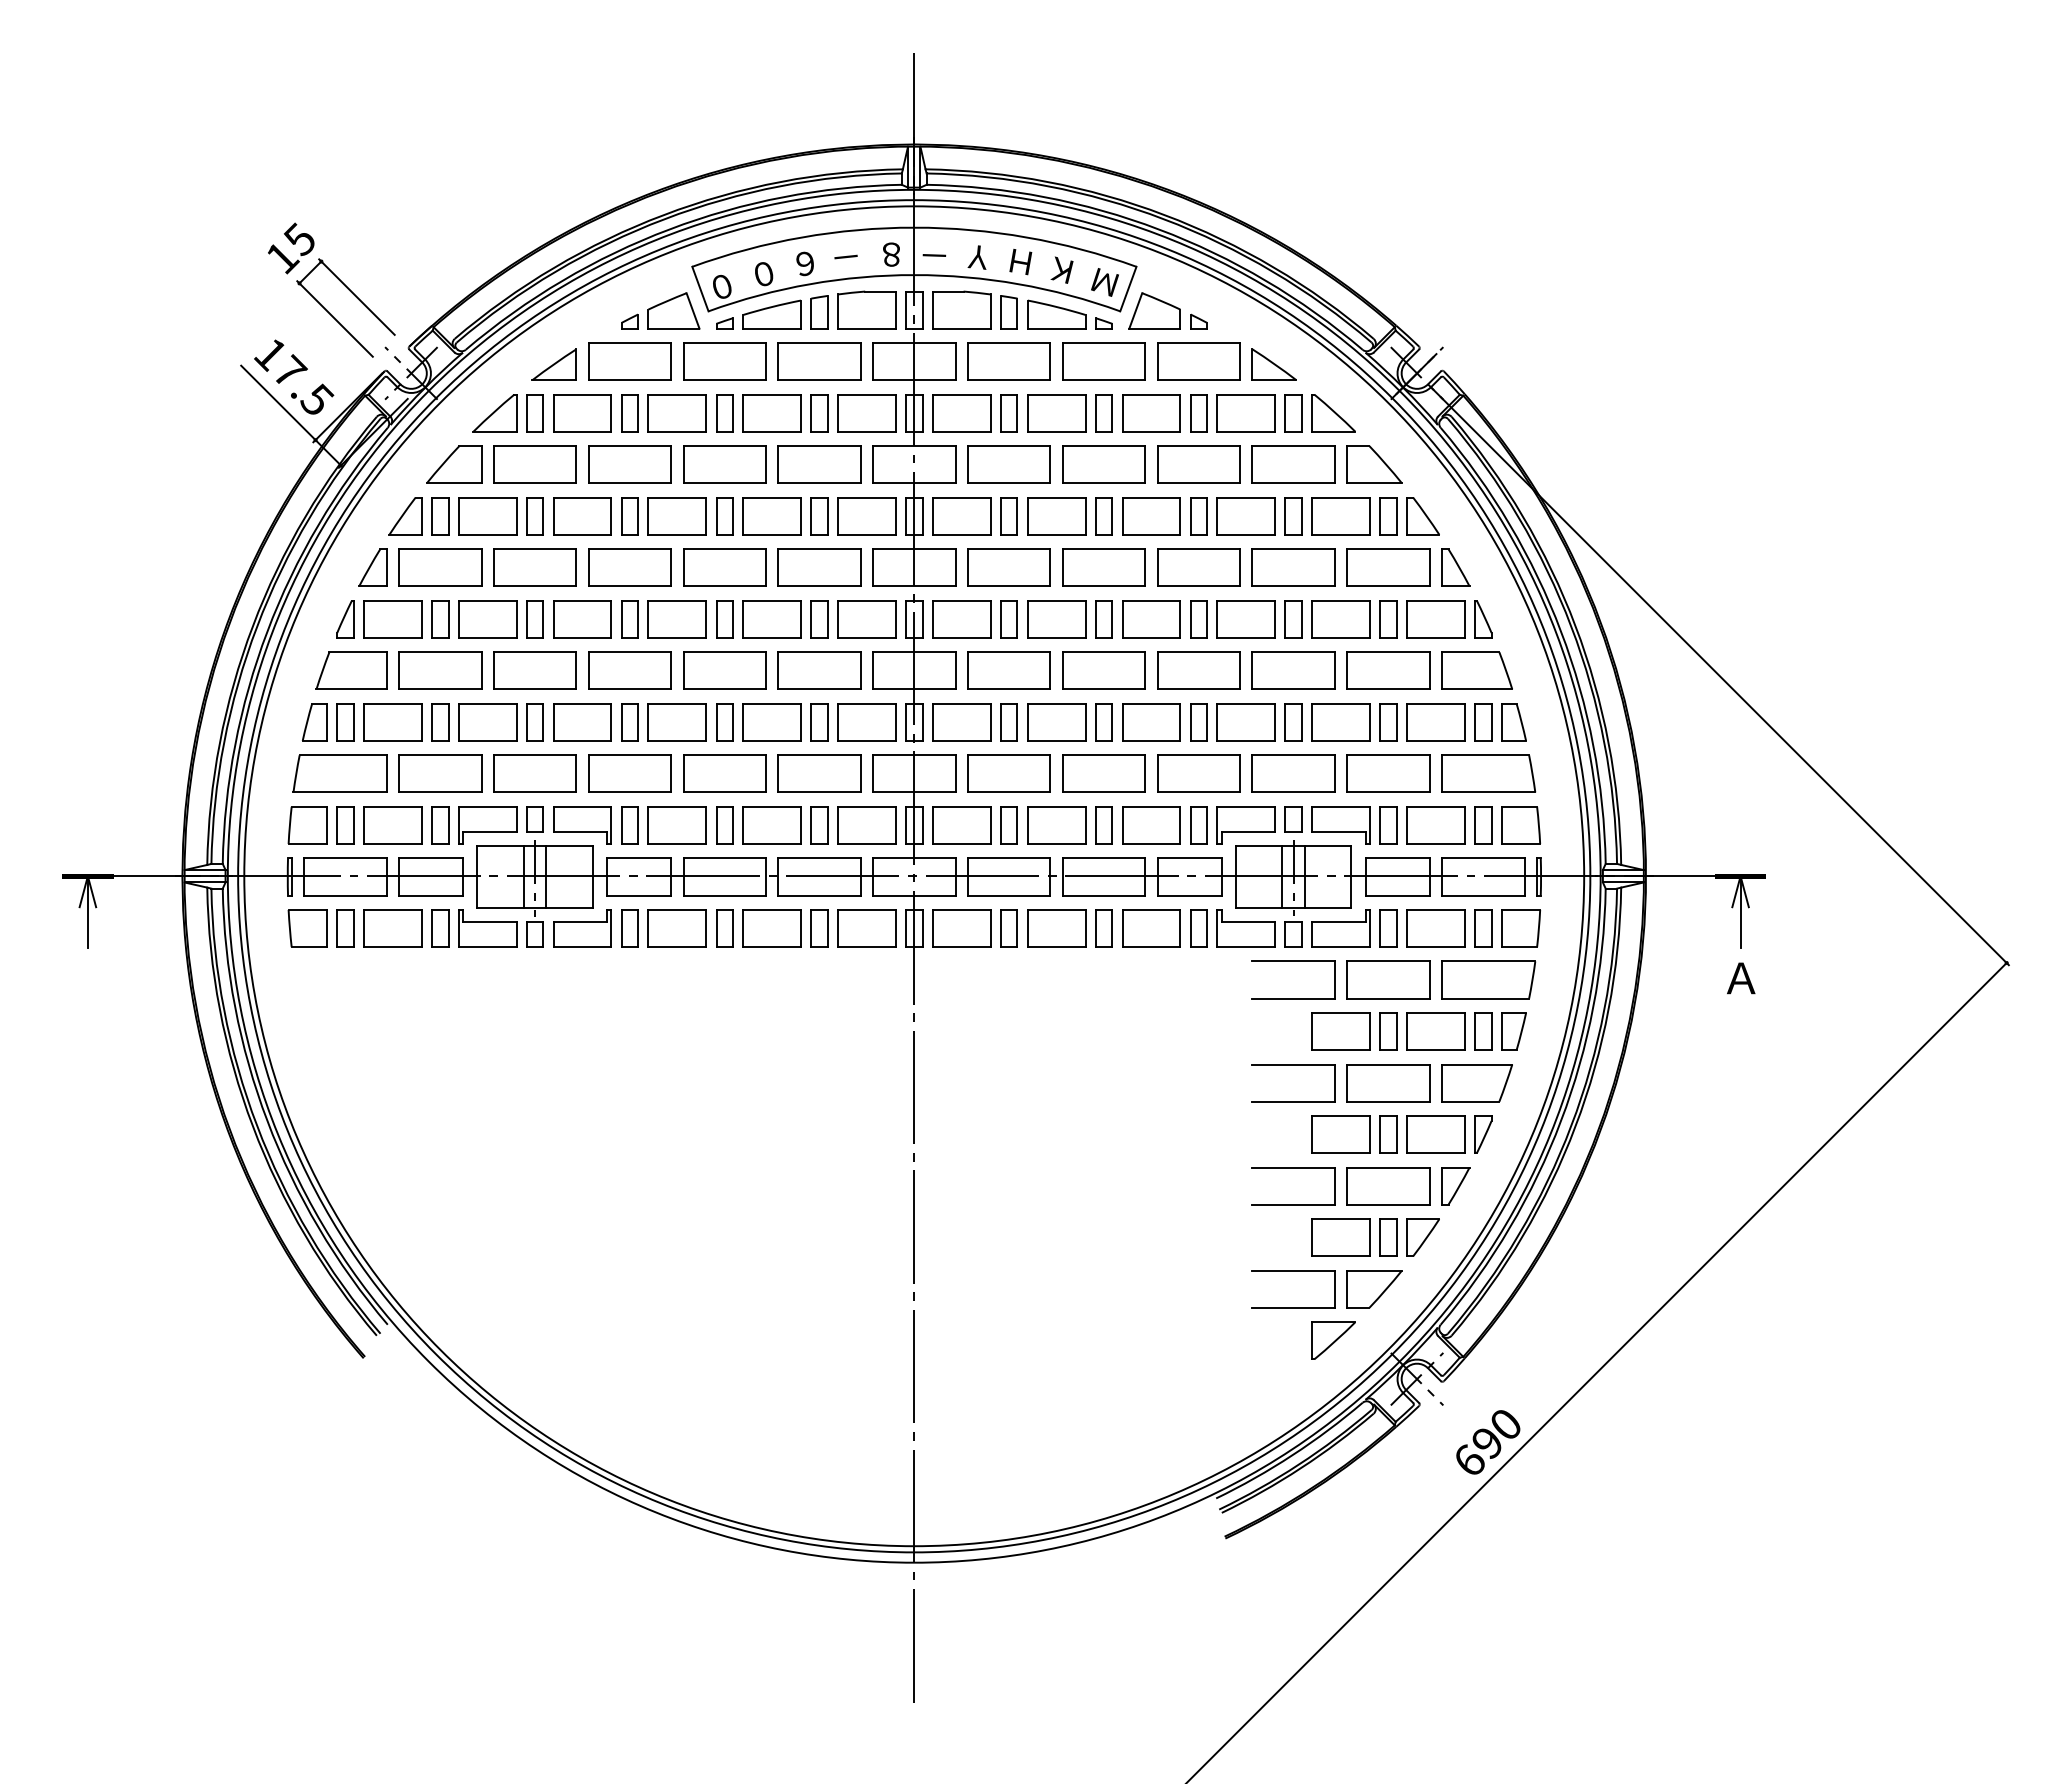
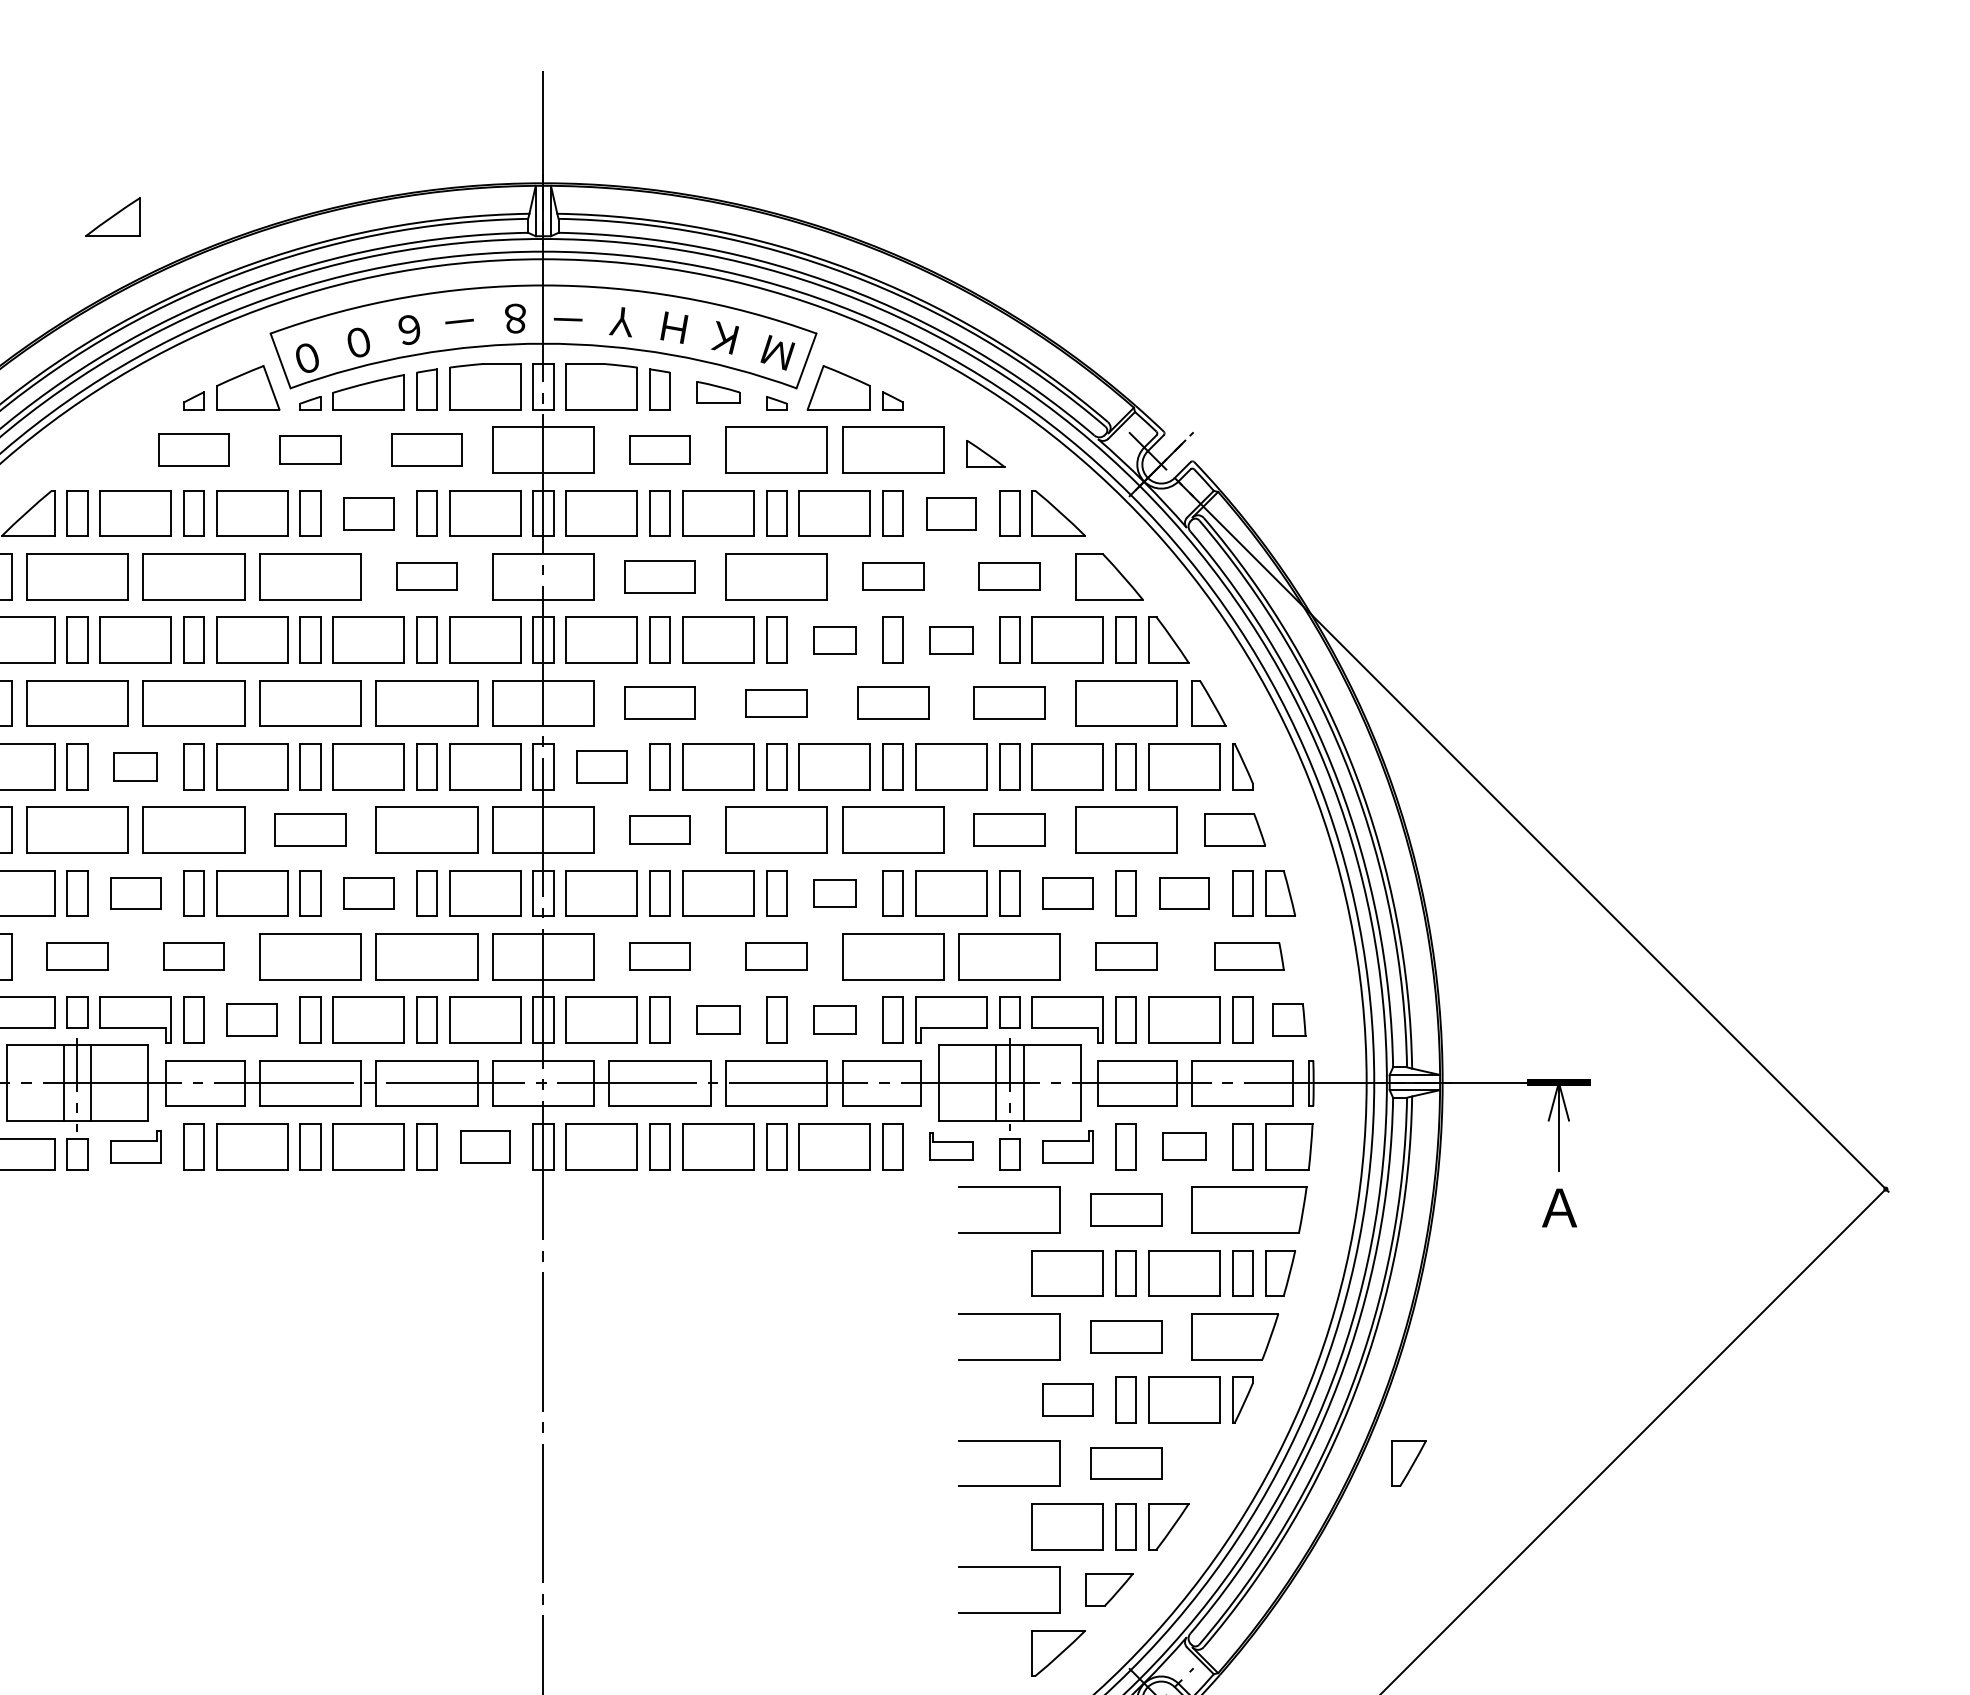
part: (1056, 314) -> (718, 392), size x0.6
part: (629, 361) -> (193, 449), size x0.7
part: (724, 361) -> (310, 449), size x0.6
part: (819, 361) -> (426, 449), size x0.7
part: (1008, 361) -> (659, 449), size x0.6
part: (553, 364) -> (112, 216), moved
part: (1273, 364) -> (984, 453), size x0.7
part: (771, 413) -> (367, 513), size x0.7
part: (1245, 413) -> (950, 513), size x0.7
part: (819, 464) -> (426, 576), size x0.6
part: (1008, 464) -> (659, 576), size x0.7
part: (1198, 464) -> (892, 576), size x0.6
part: (1293, 464) -> (1009, 576), size x0.6
part: (1151, 516) -> (834, 640), size x0.6
part: (1245, 516) -> (950, 640), size x0.6
part: (1008, 567) -> (659, 703), size x0.7
part: (1103, 567) -> (775, 703), size x0.6
part: (1198, 567) -> (892, 703), size x0.7
part: (1293, 567) -> (1009, 703), size x0.7
part: (582, 619) -> (135, 766), size x0.6
part: (961, 619) -> (601, 766), size x0.7
part: (724, 670) -> (310, 829), size x0.7
part: (1008, 670) -> (659, 829), size x0.6
part: (1293, 670) -> (1009, 829), size x0.7
part: (1476, 670) -> (1234, 829), size x0.7
part: (582, 722) -> (135, 893), size x0.7
part: (771, 722) -> (367, 893), size x0.7
part: (1151, 722) -> (834, 893), size x0.6
part: (1340, 722) -> (1067, 893), size x0.7
part: (1435, 722) -> (1183, 893), size x0.7
part: (534, 773) -> (76, 956), size x0.6
part: (629, 773) -> (193, 956), size x0.6
part: (1008, 773) -> (659, 956), size x0.6
part: (1103, 773) -> (775, 956), size x0.6
part: (1388, 773) -> (1126, 956), size x0.6
part: (1488, 773) -> (1249, 956), size x0.6
part: (676, 825) -> (251, 1020), size x0.7
part: (1056, 825) -> (718, 1020), size x0.6
part: (1151, 825) -> (834, 1020), size x0.6
part: (1520, 825) -> (1288, 1020), size x0.7
part: (582, 928) -> (135, 1146), size x0.7
part: (866, 928) -> (484, 1146), size x0.7
part: (1245, 928) -> (950, 1146), size x0.6
part: (1340, 928) -> (1067, 1146), size x0.7
part: (1435, 928) -> (1183, 1146), size x0.6
part: (1388, 979) -> (1126, 1209), size x0.7
part: (1388, 1083) -> (1126, 1337), size x0.7
part: (1340, 1134) -> (1067, 1399), size x0.7
part: (1388, 1186) -> (1126, 1463), size x0.7
part: (1455, 1186) -> (1408, 1463), moved
part: (1374, 1289) -> (1108, 1590), size x0.7

